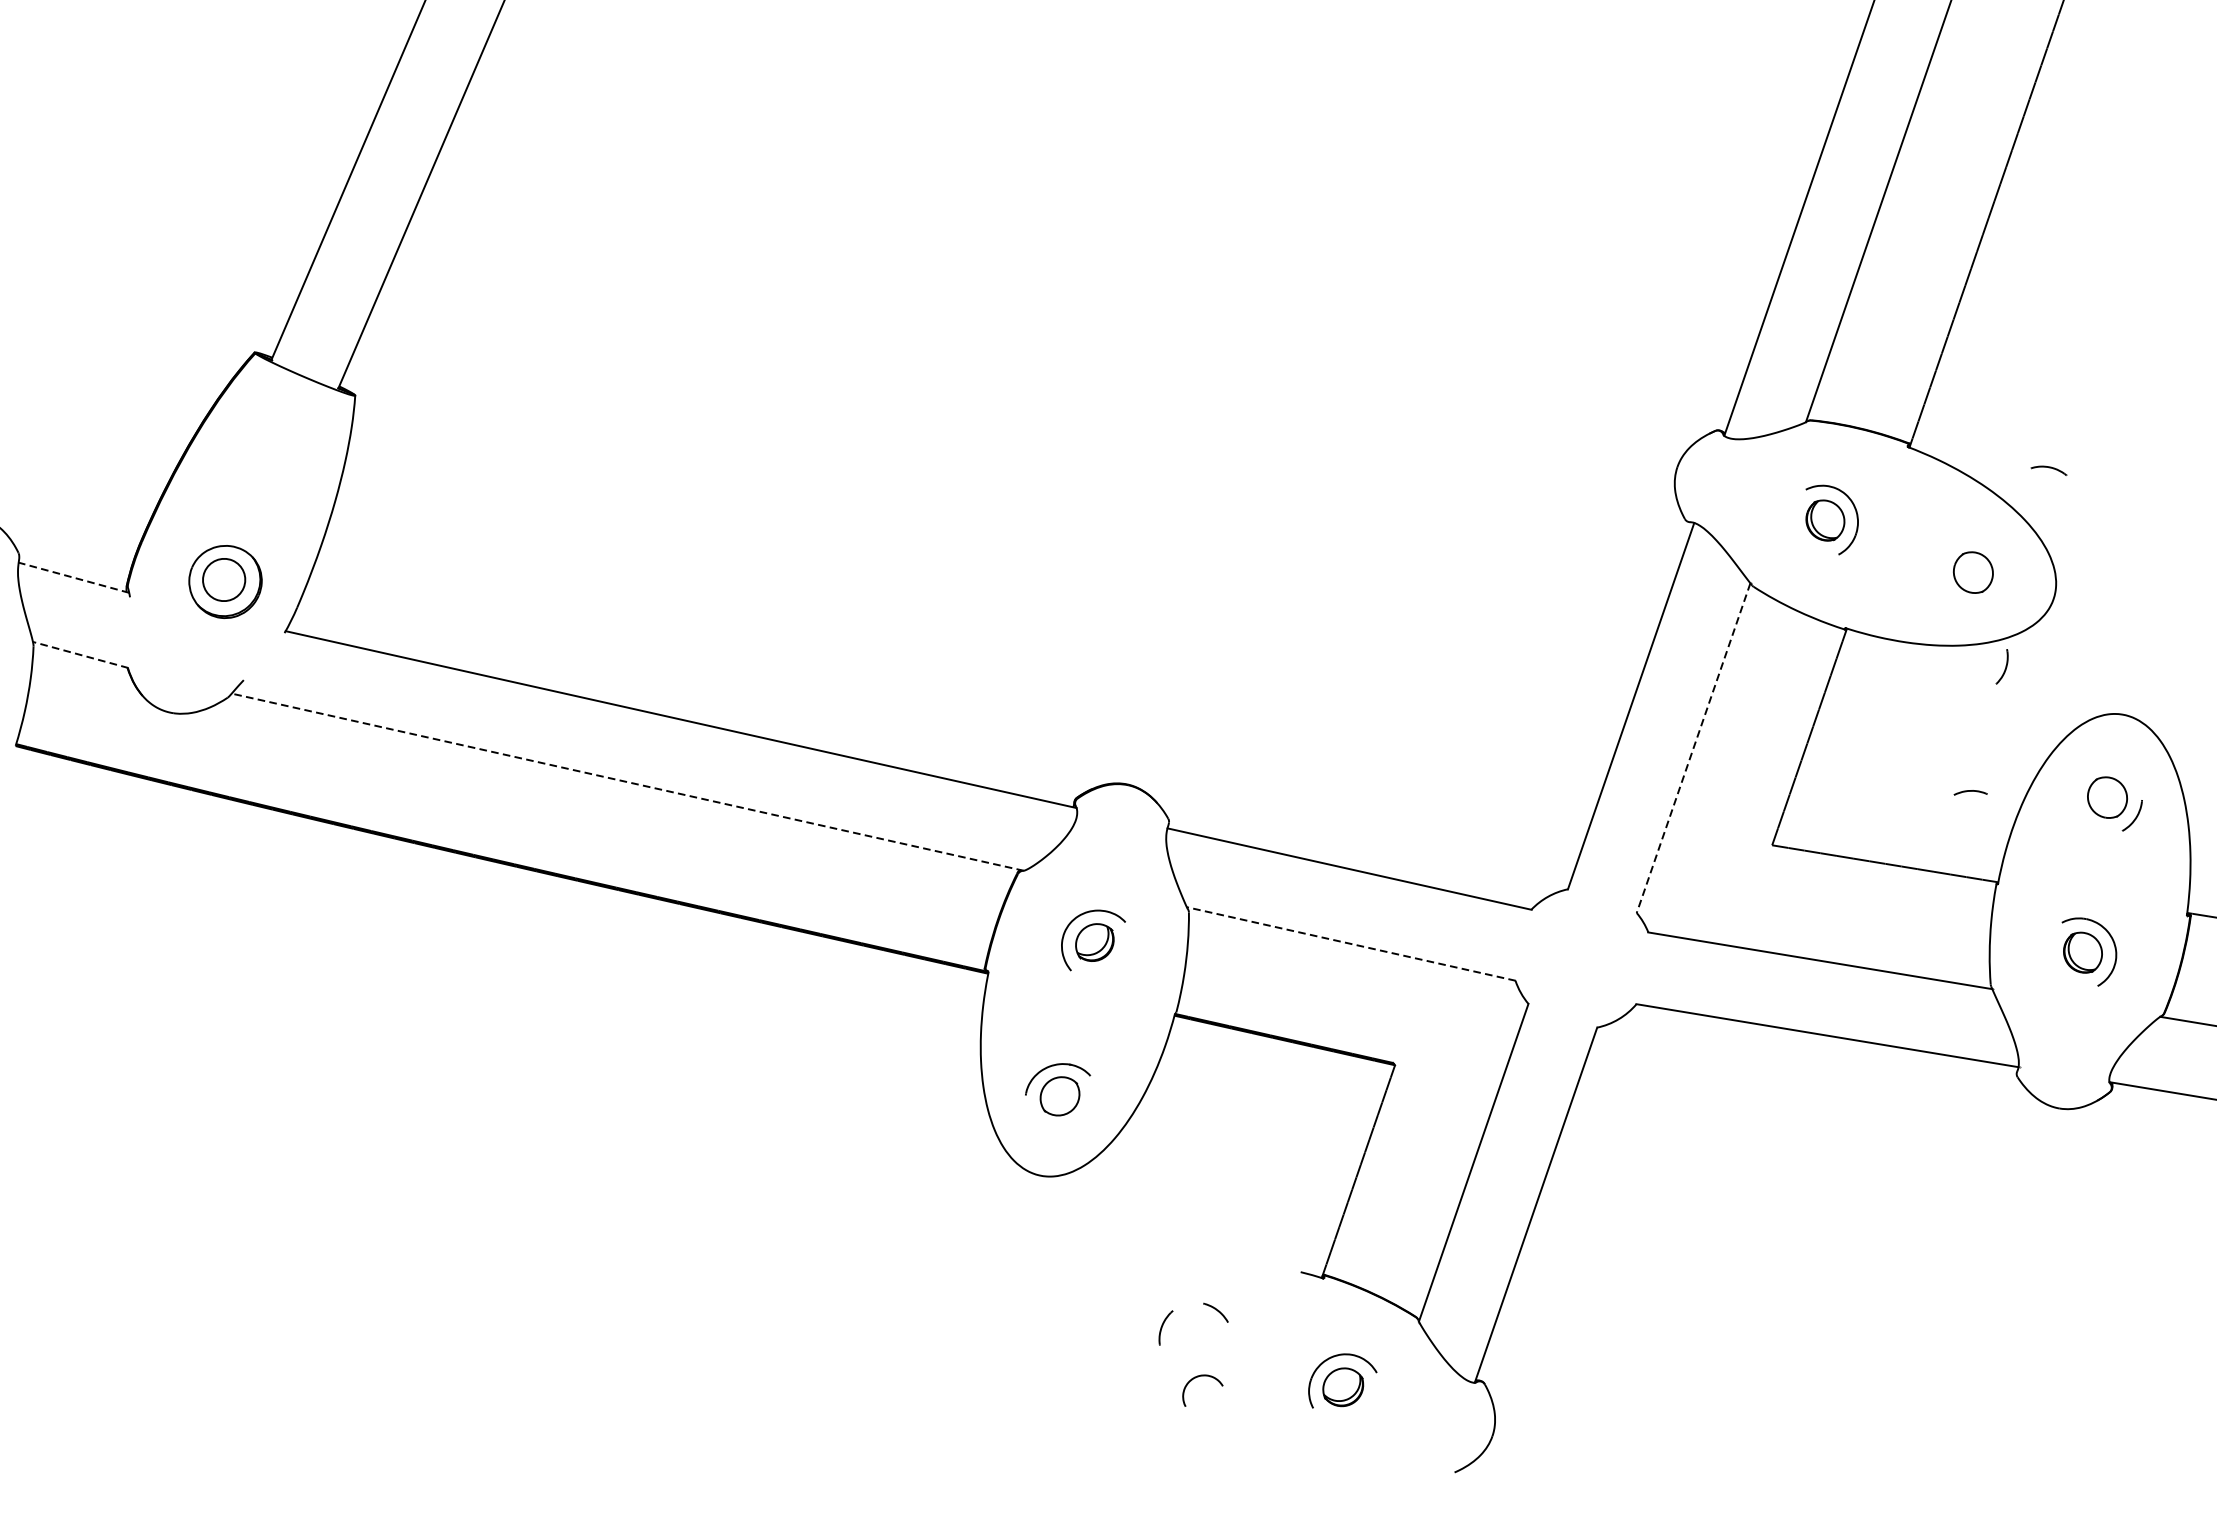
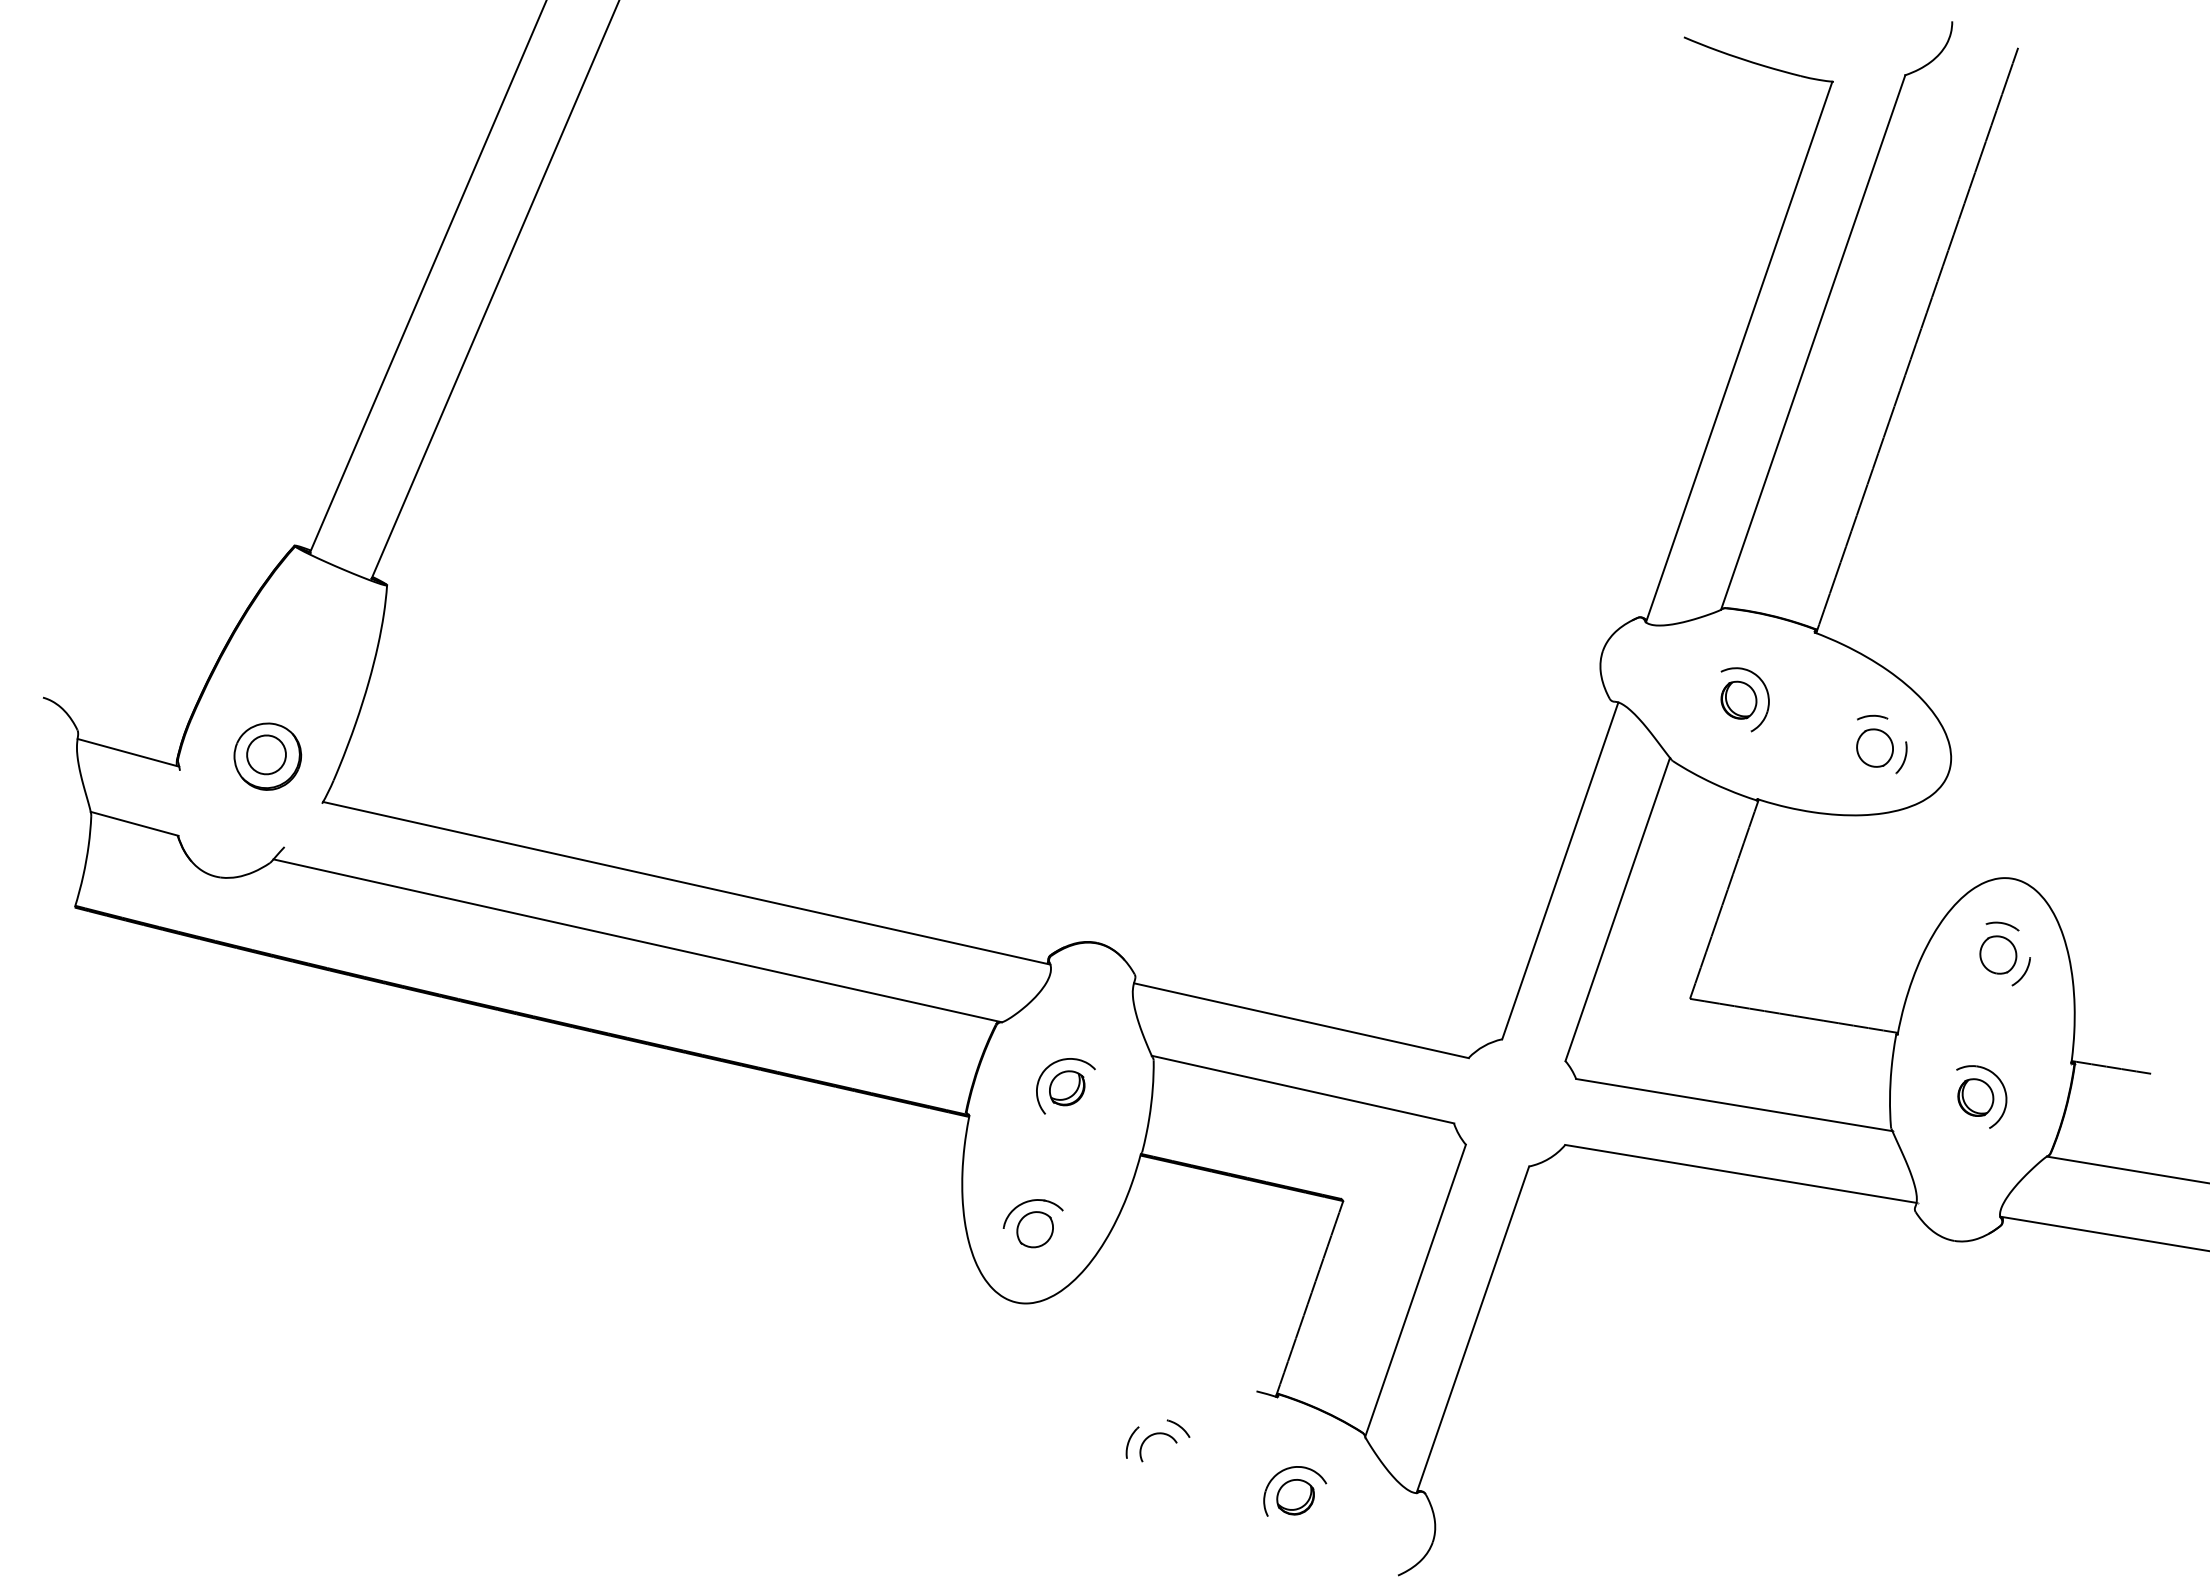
part: (2048, 470) -> (2002, 926), moved
line: (74, 577) -> (128, 752), dashed -> solid
line: (80, 654) -> (134, 823), dashed -> solid
part: (2002, 666) -> (1901, 757), moved
line: (1693, 749) -> (1617, 910), dashed -> solid
line: (627, 781) -> (637, 940), dashed -> solid
part: (1970, 792) -> (1872, 717), moved
line: (1351, 943) -> (1303, 1089), dashed -> solid
curve: (1202, 1376) -> (1158, 1434), moved

